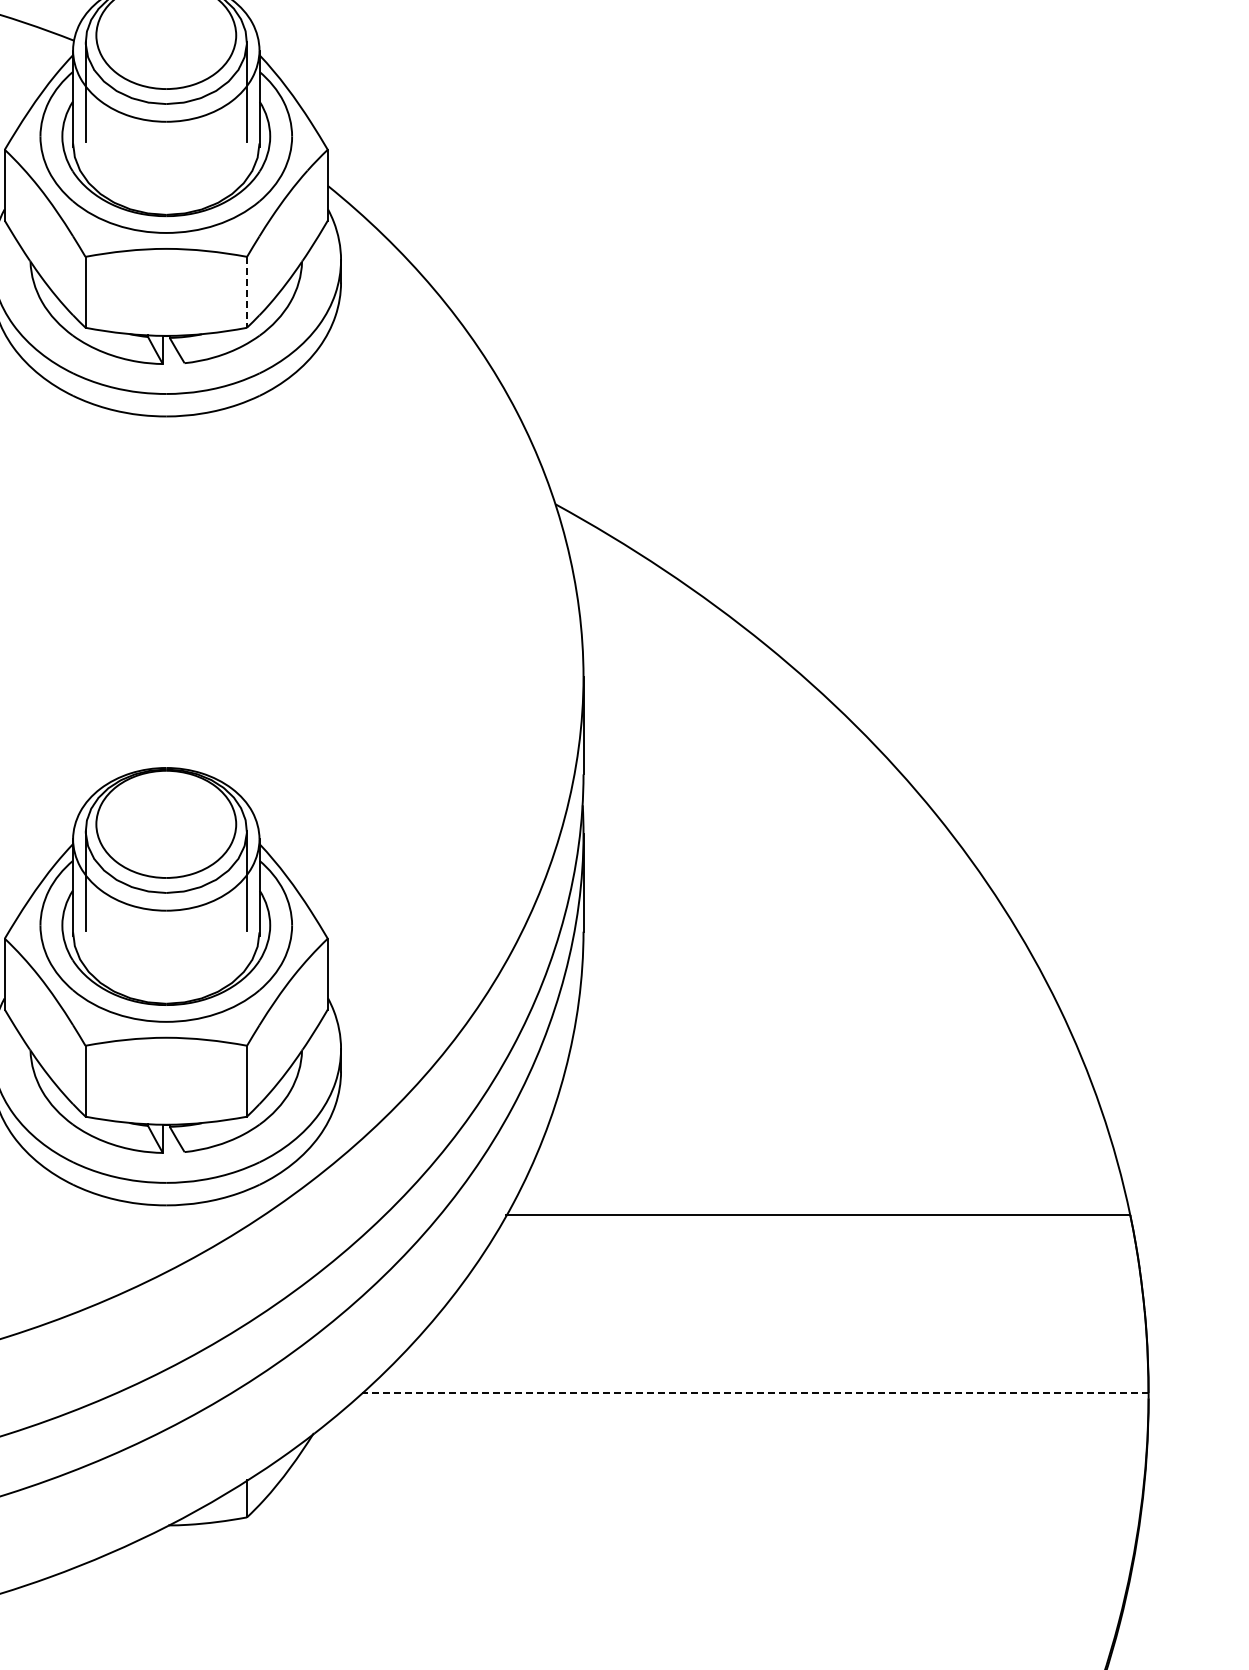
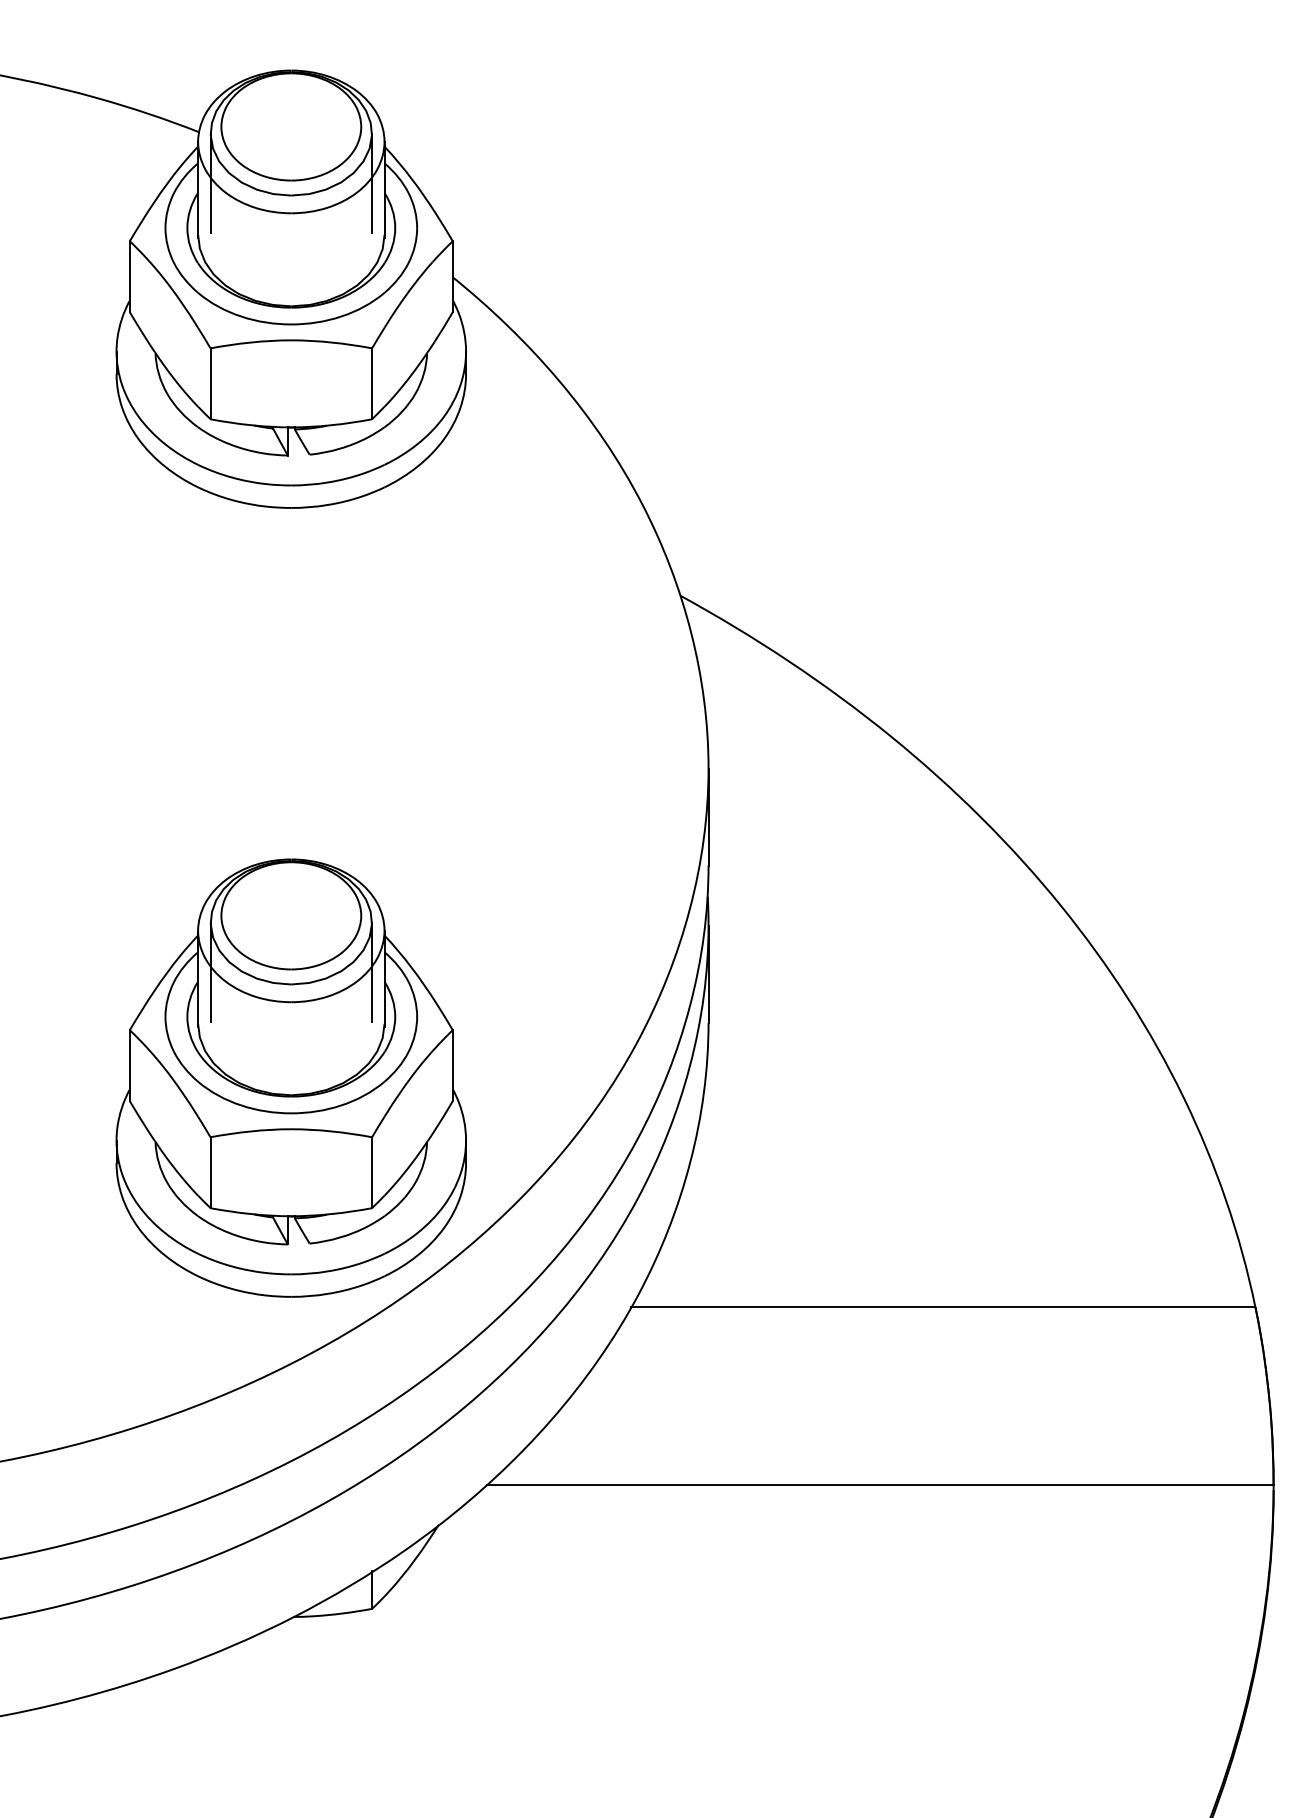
line: (247, 293) -> (372, 384), dashed -> solid
line: (754, 1393) -> (879, 1484), dashed -> solid

